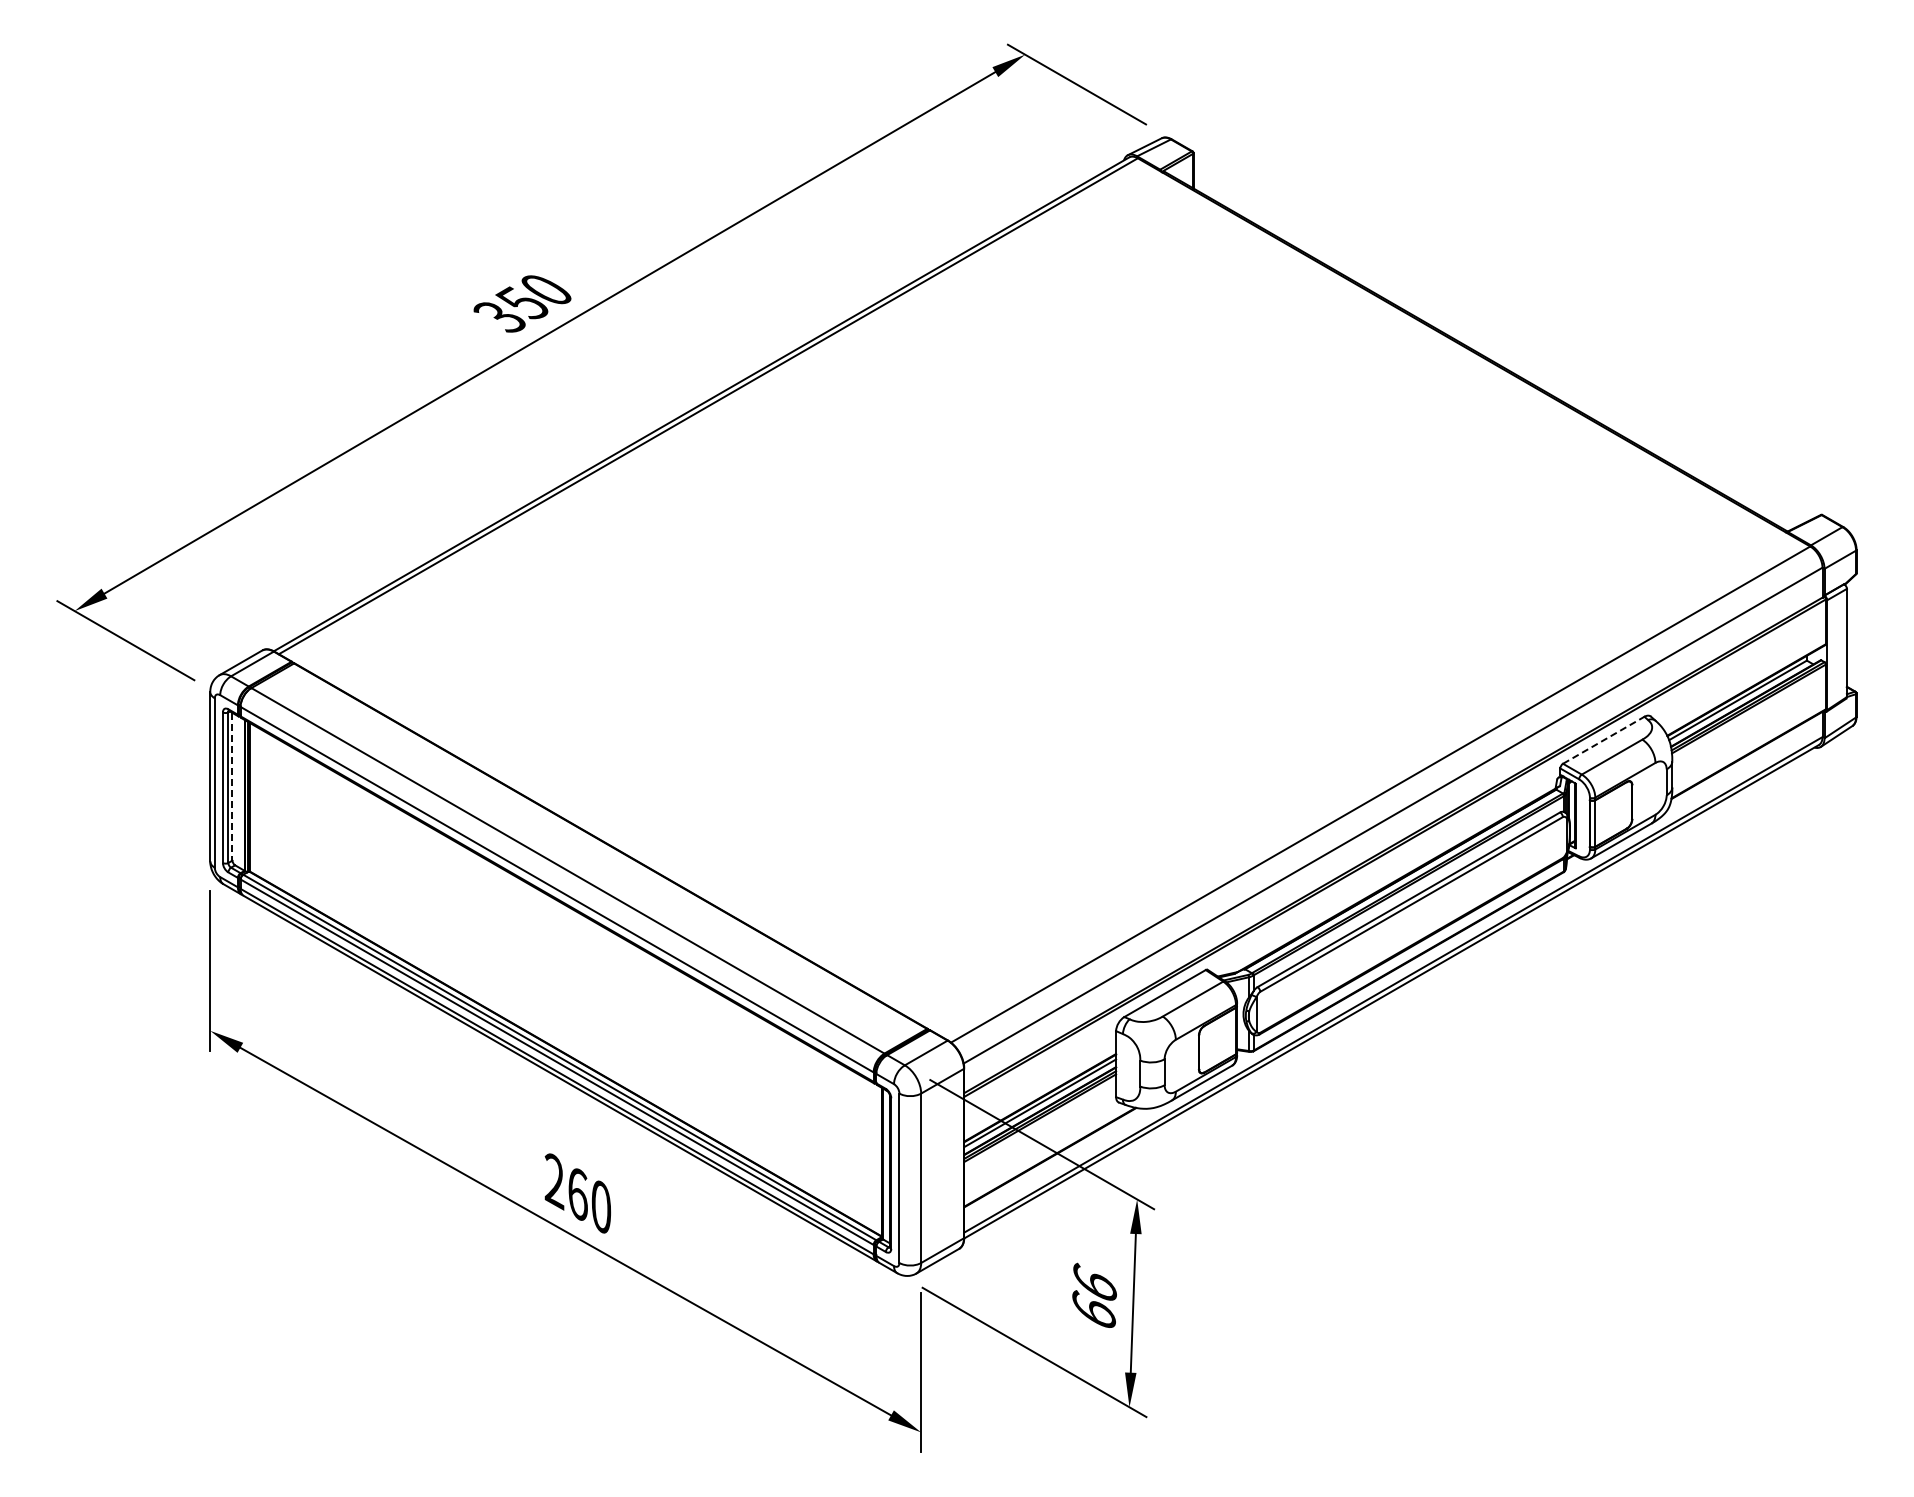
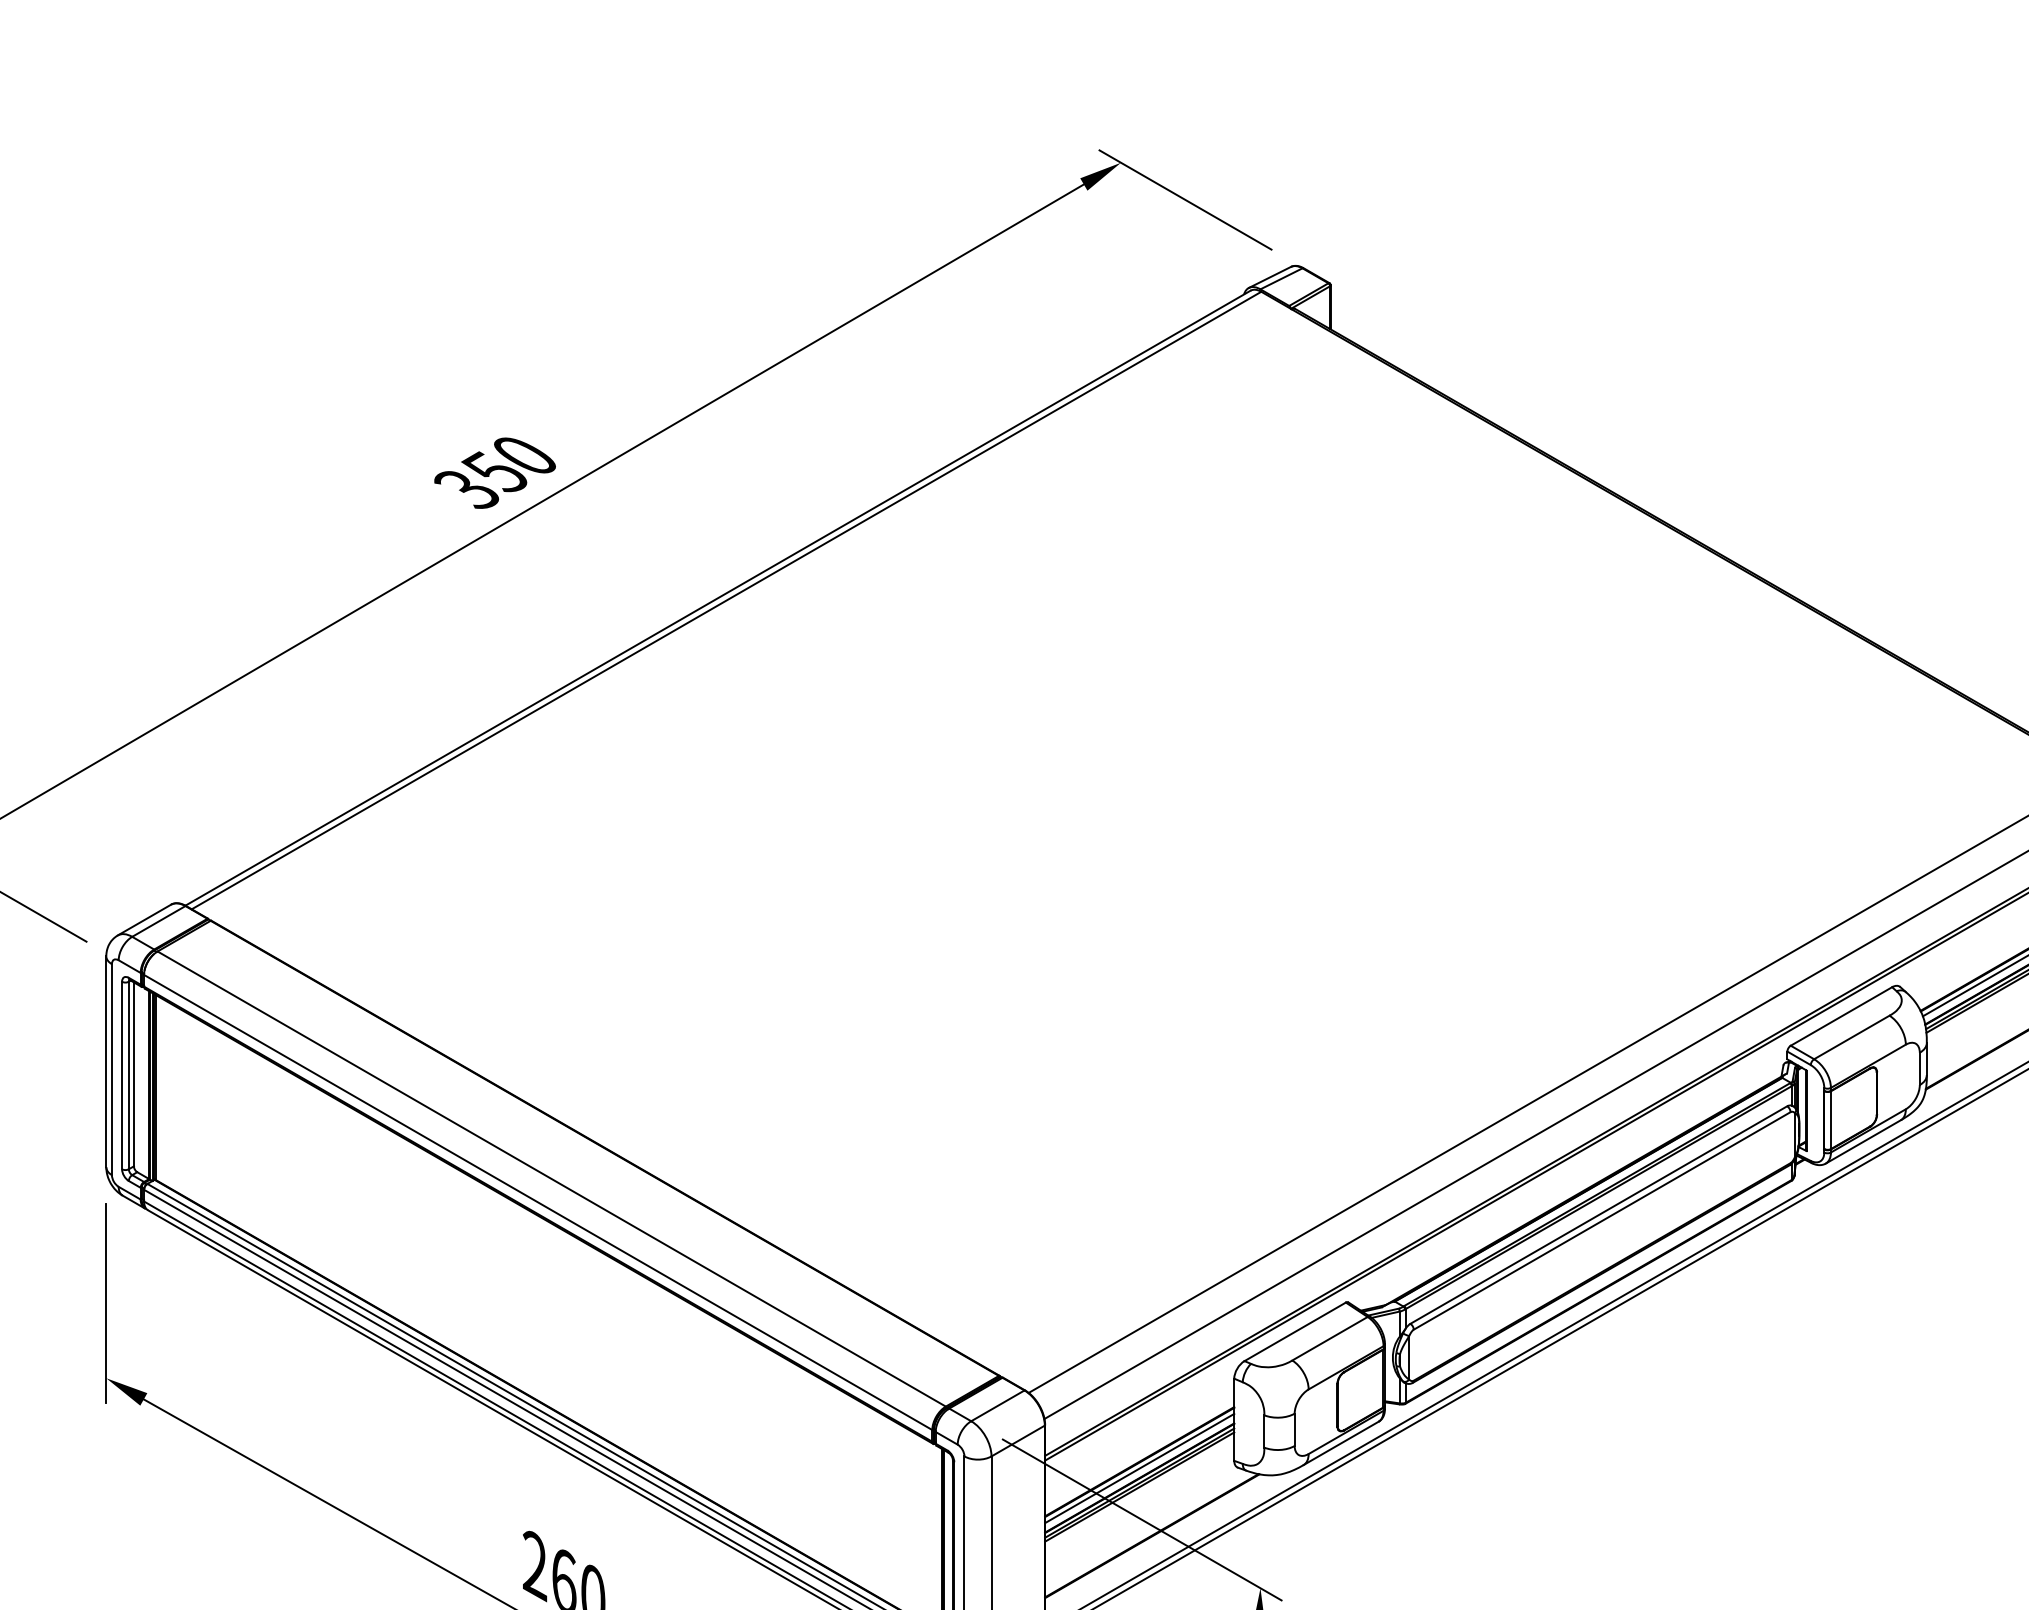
line: (1604, 740) -> (1842, 1016), dashed -> solid
line: (232, 786) -> (133, 1074), dashed -> solid

